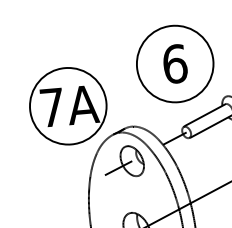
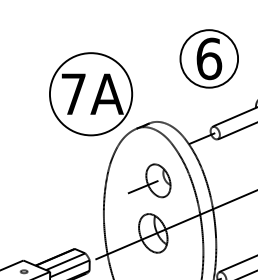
circle: (175, 63) -> (209, 58), size x0.7
part: (123, 161) -> (149, 180), moved

